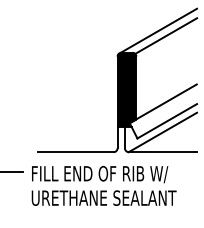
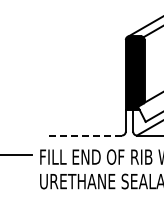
line: (75, 152) -> (83, 135), solid -> dashed

